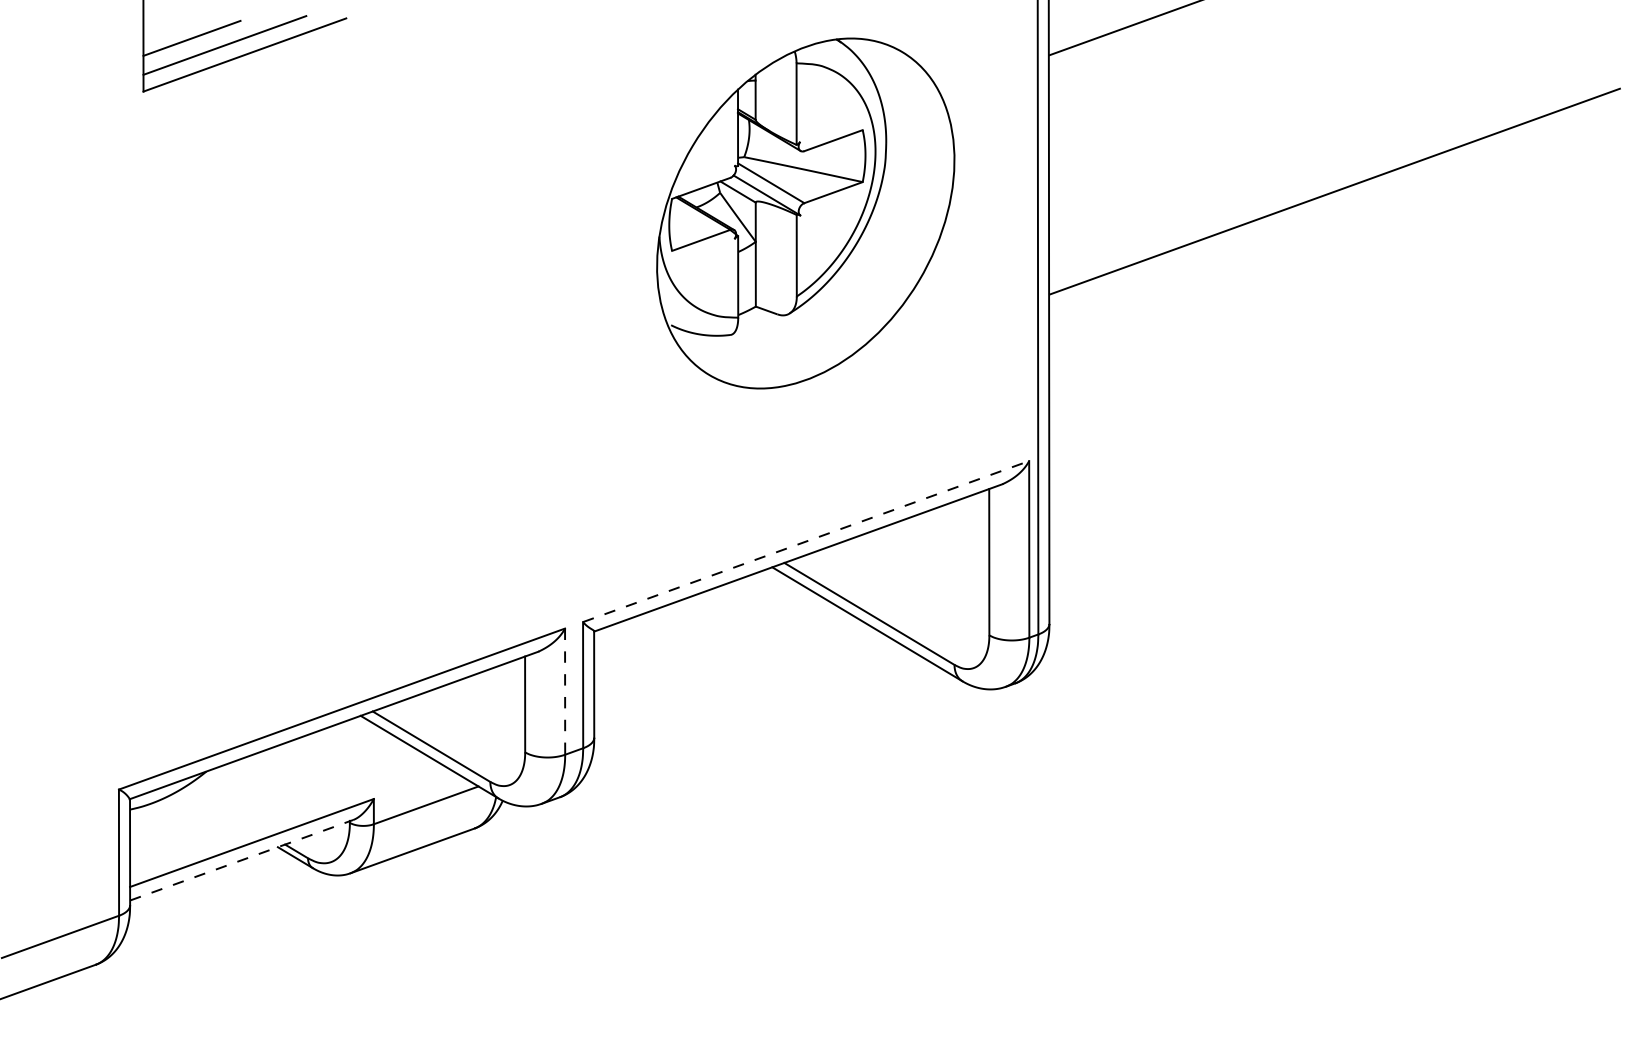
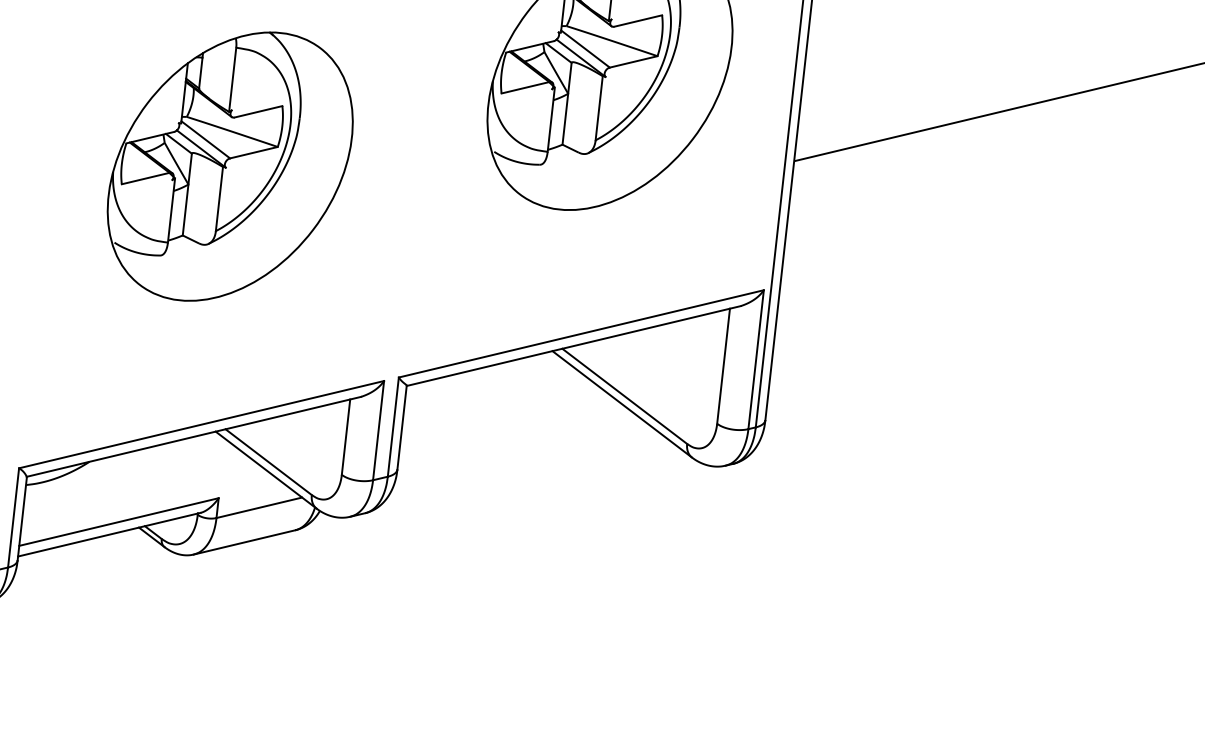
part: (341, 380) -> (230, 166), added
line: (806, 541) -> (581, 333), dashed -> solid
line: (565, 692) -> (378, 431), dashed -> solid
line: (241, 860) -> (109, 534), dashed -> solid

